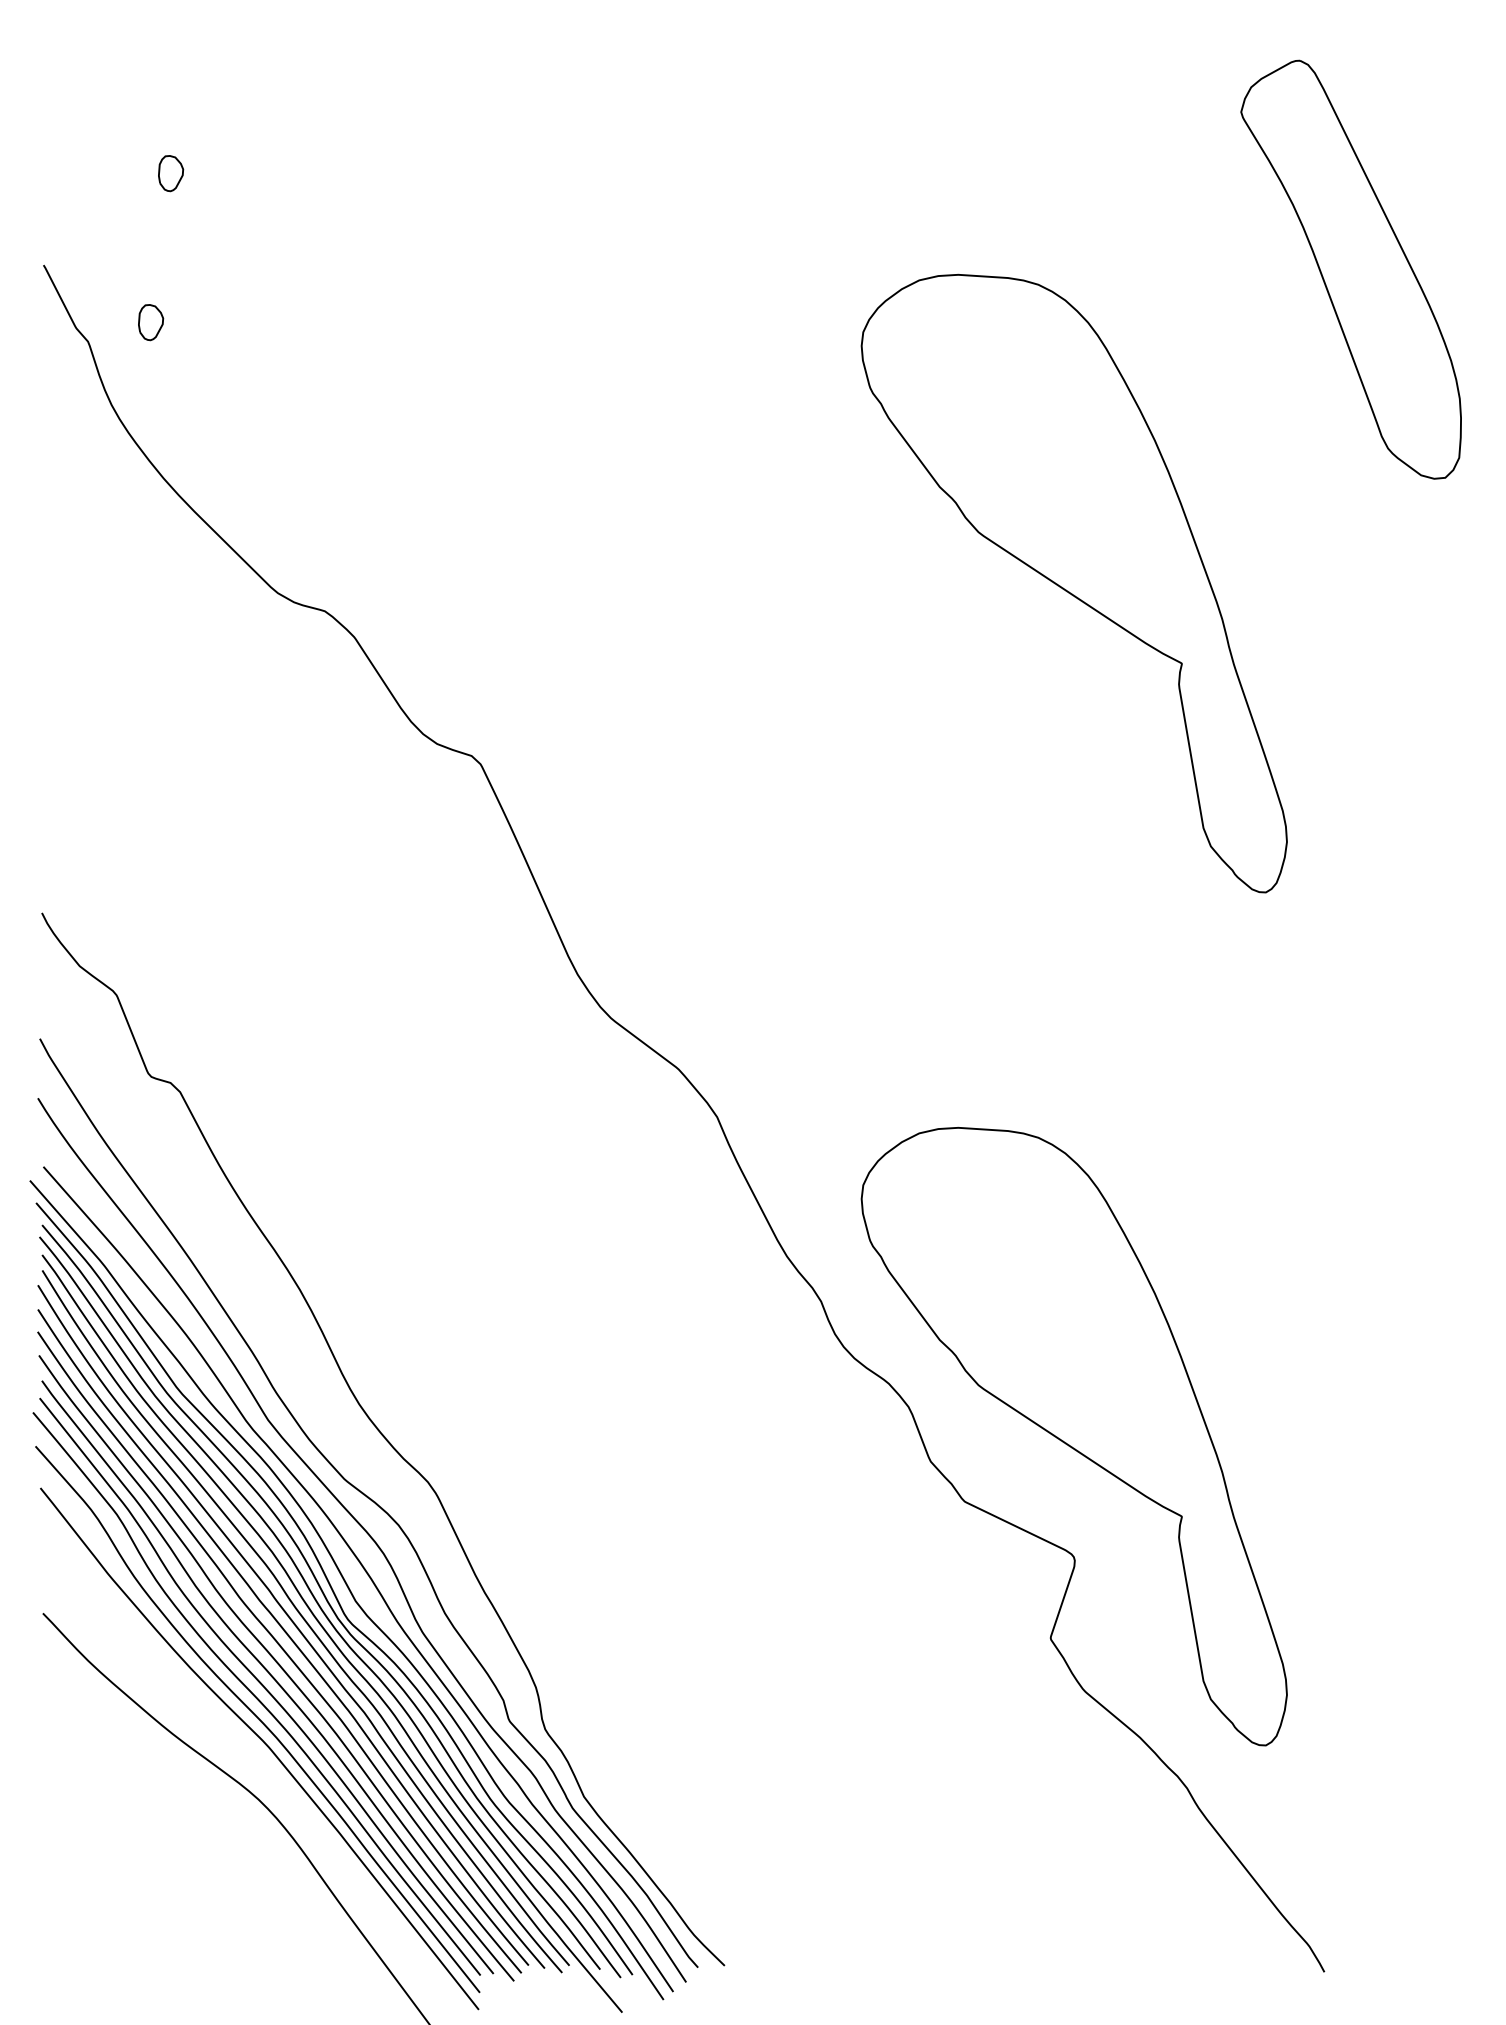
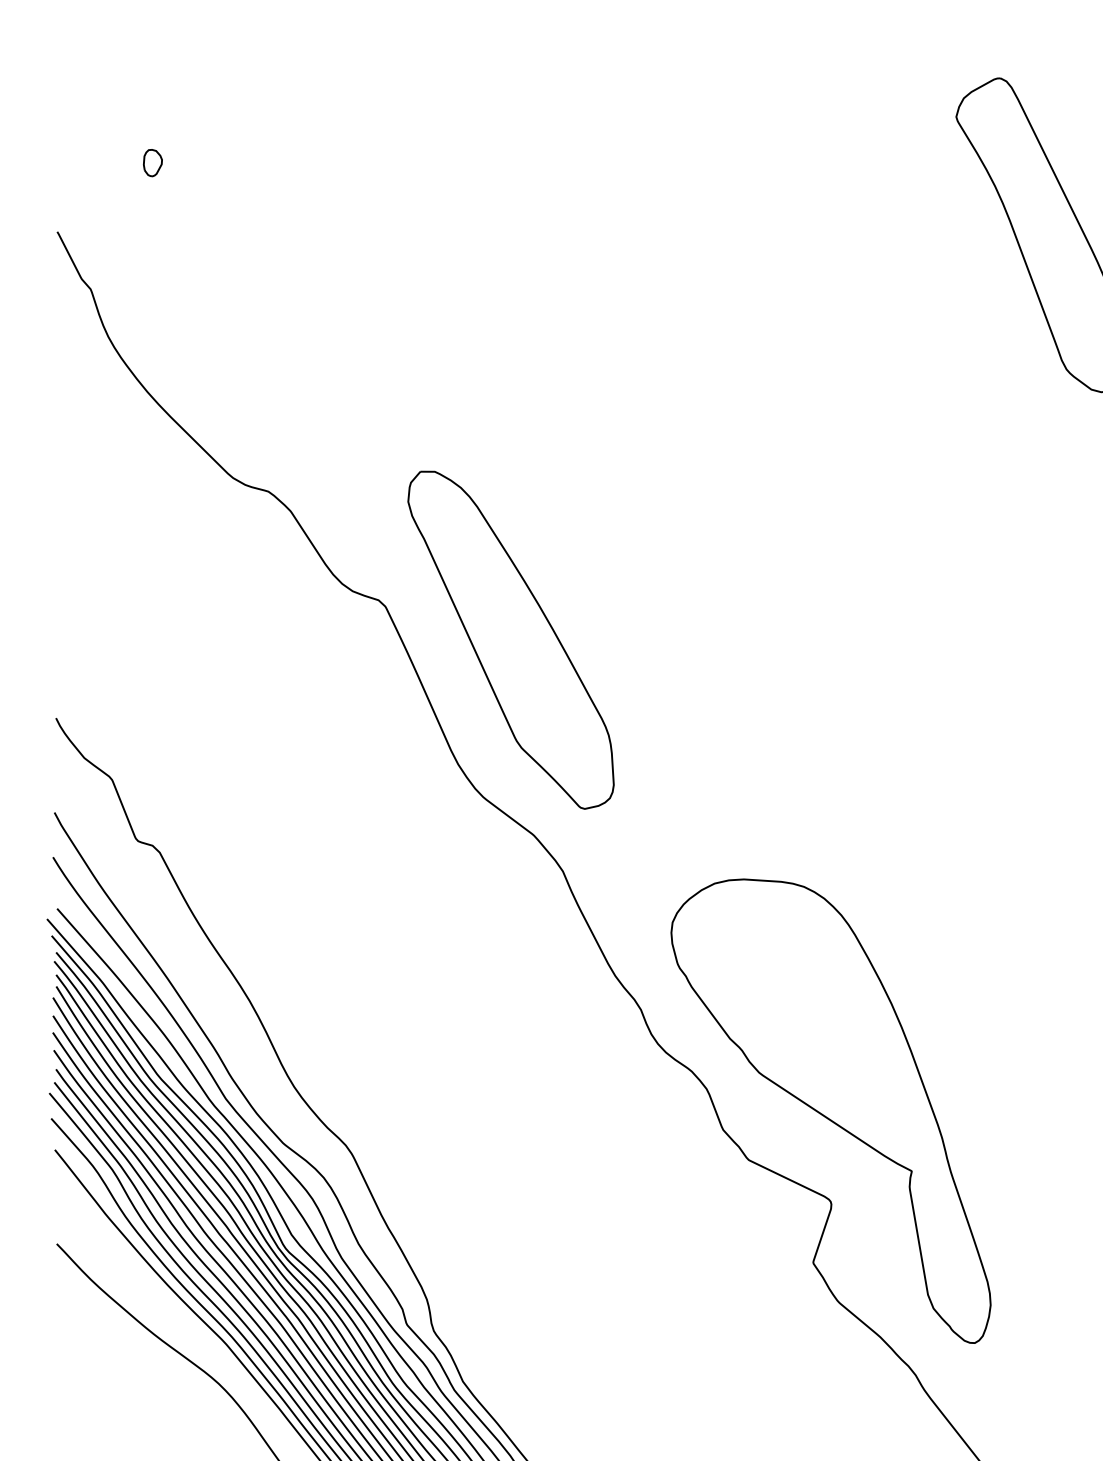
part: (151, 322) -> (138, 274), removed
part: (1073, 583) -> (830, 470), removed
part: (647, 808) -> (510, 639), added

